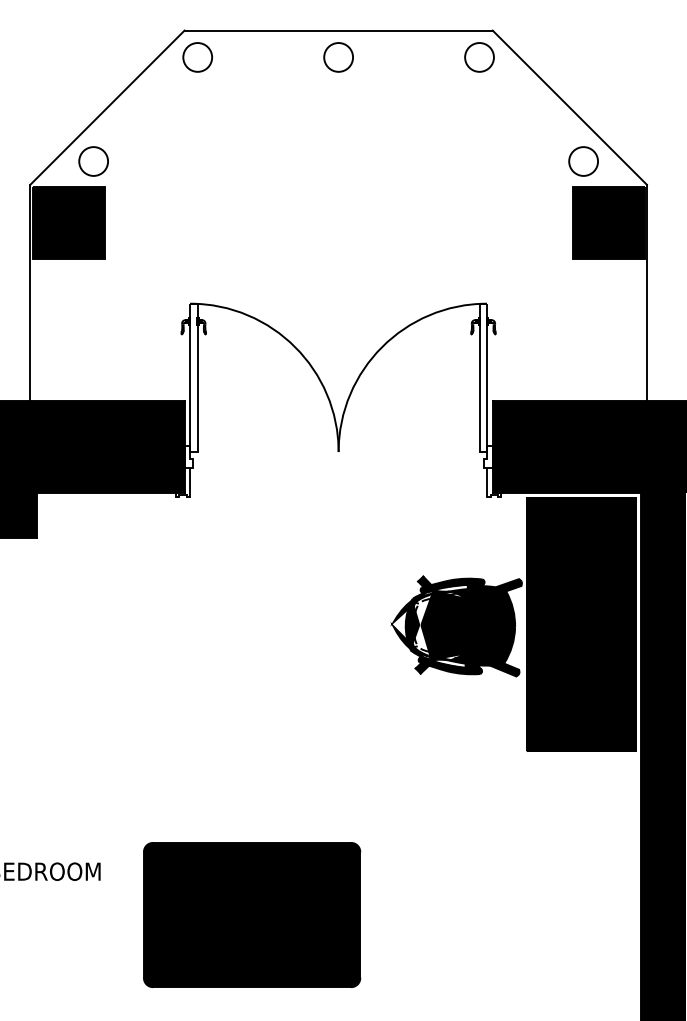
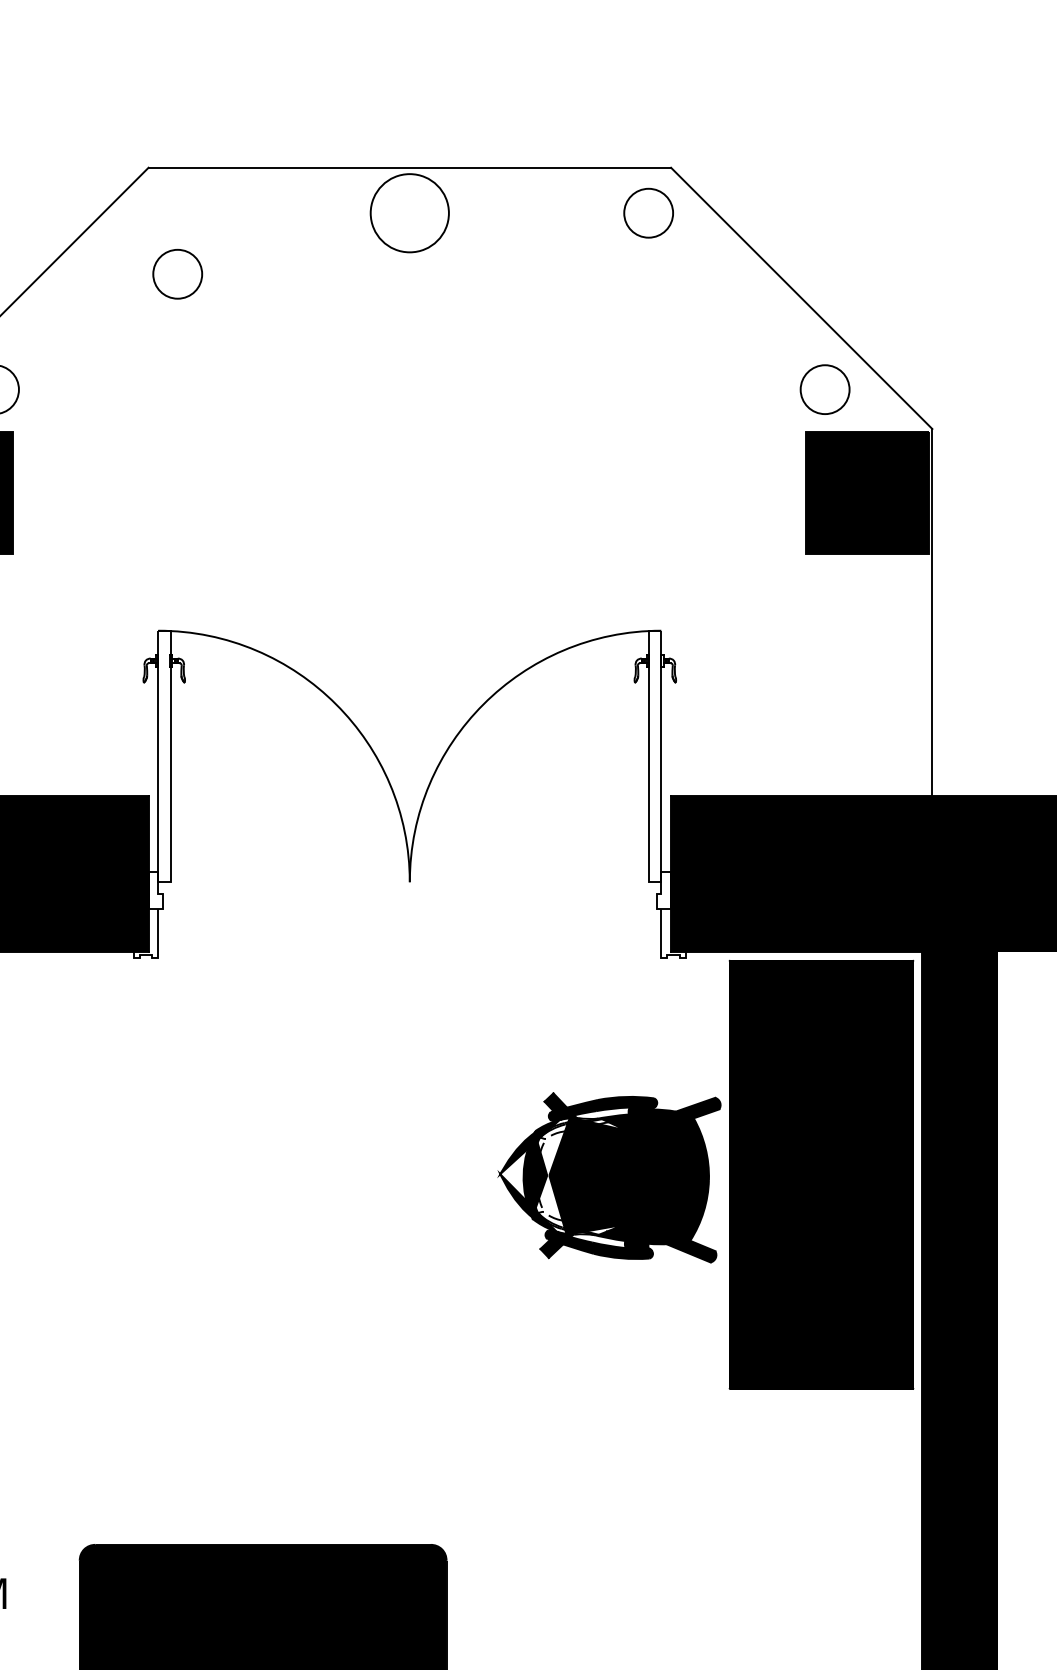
circle: (197, 57) -> (177, 274), moved
circle: (338, 57) -> (409, 213), size x1.6

